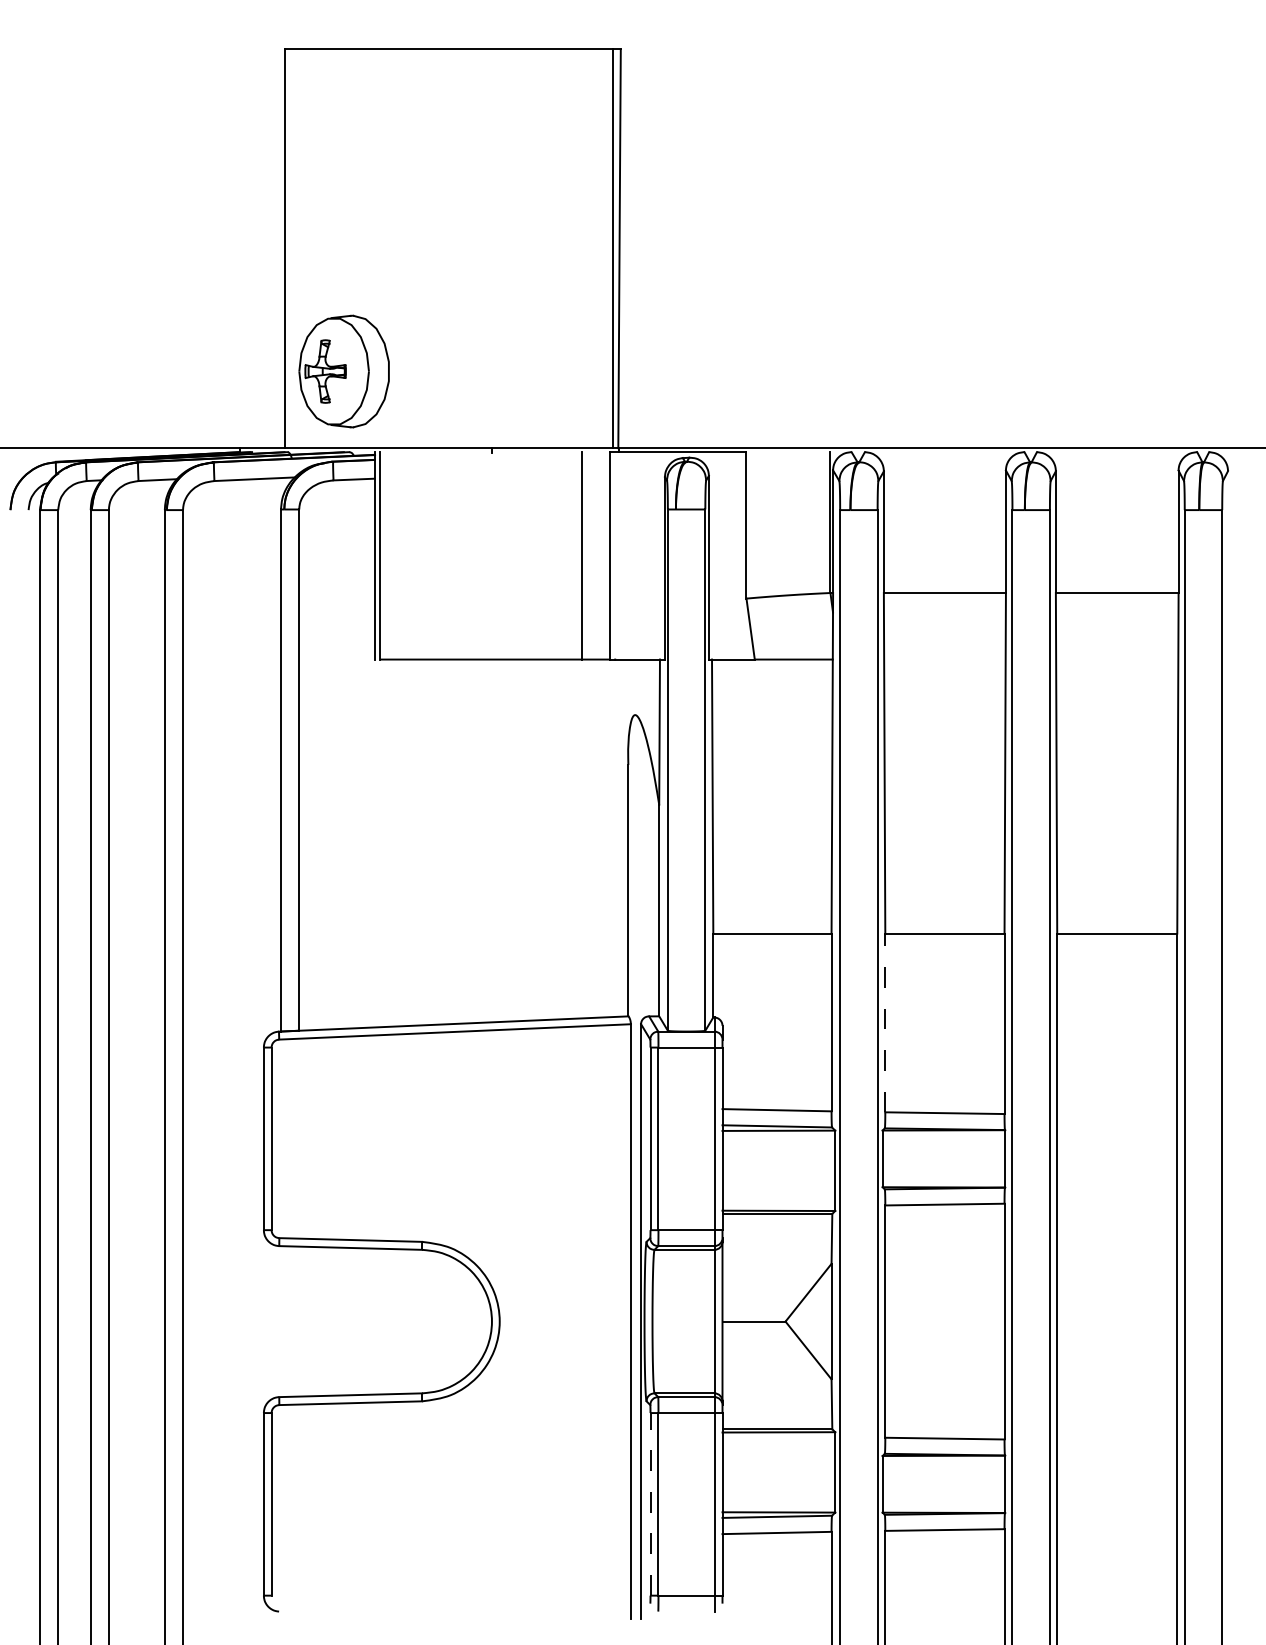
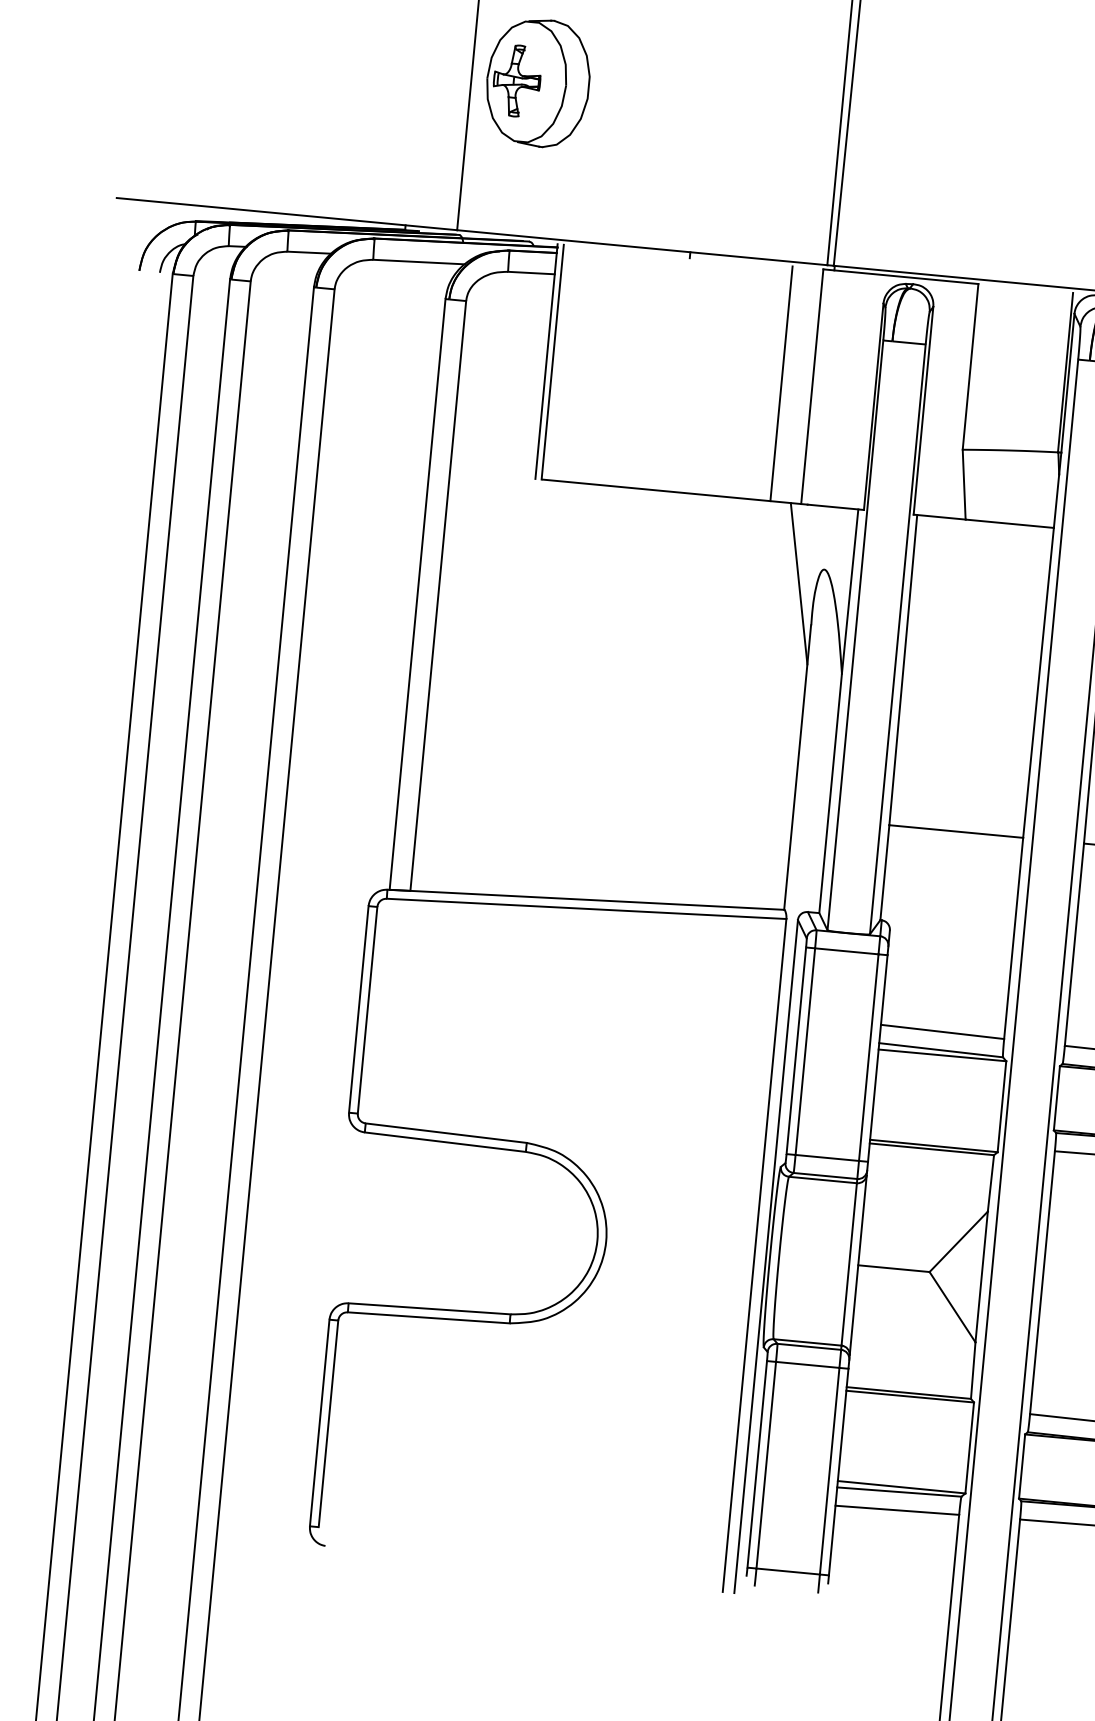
part: (343, 371) -> (537, 82), moved
line: (614, 729) -> (799, 583), added
line: (885, 1022) -> (1074, 944), dashed -> solid
line: (650, 1503) -> (757, 1463), dashed -> solid

